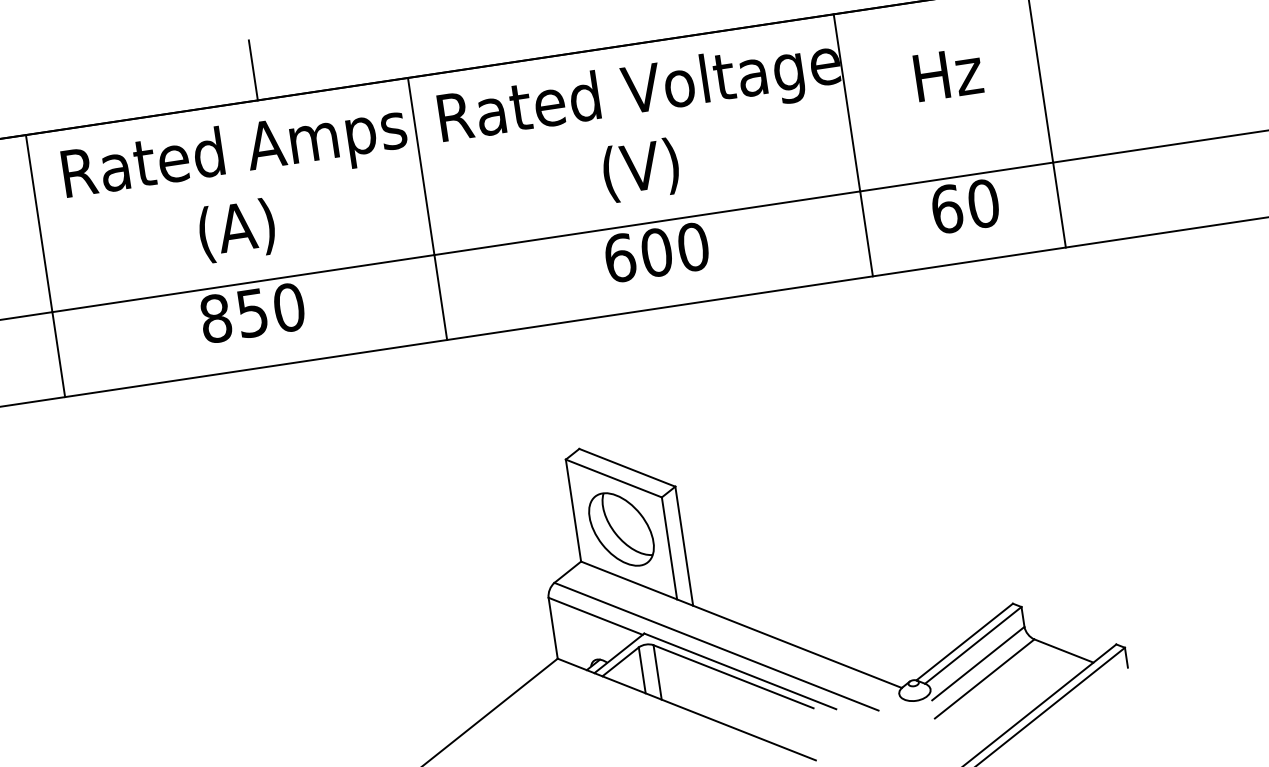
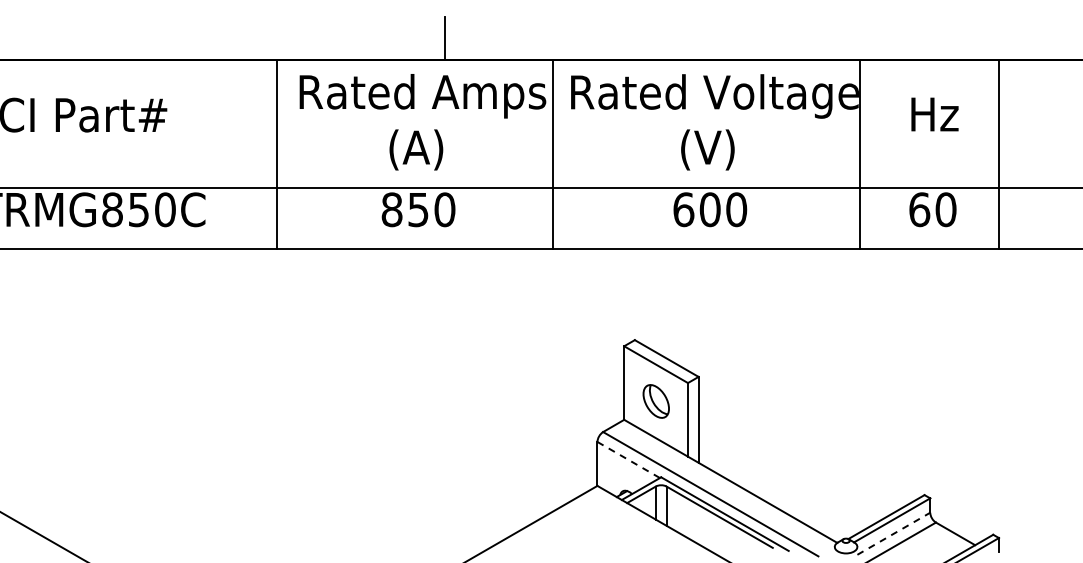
part: (622, 529) -> (656, 401), size x0.6
line: (596, 616) -> (629, 460), solid -> dashed
line: (979, 663) -> (894, 533), solid -> dashed

